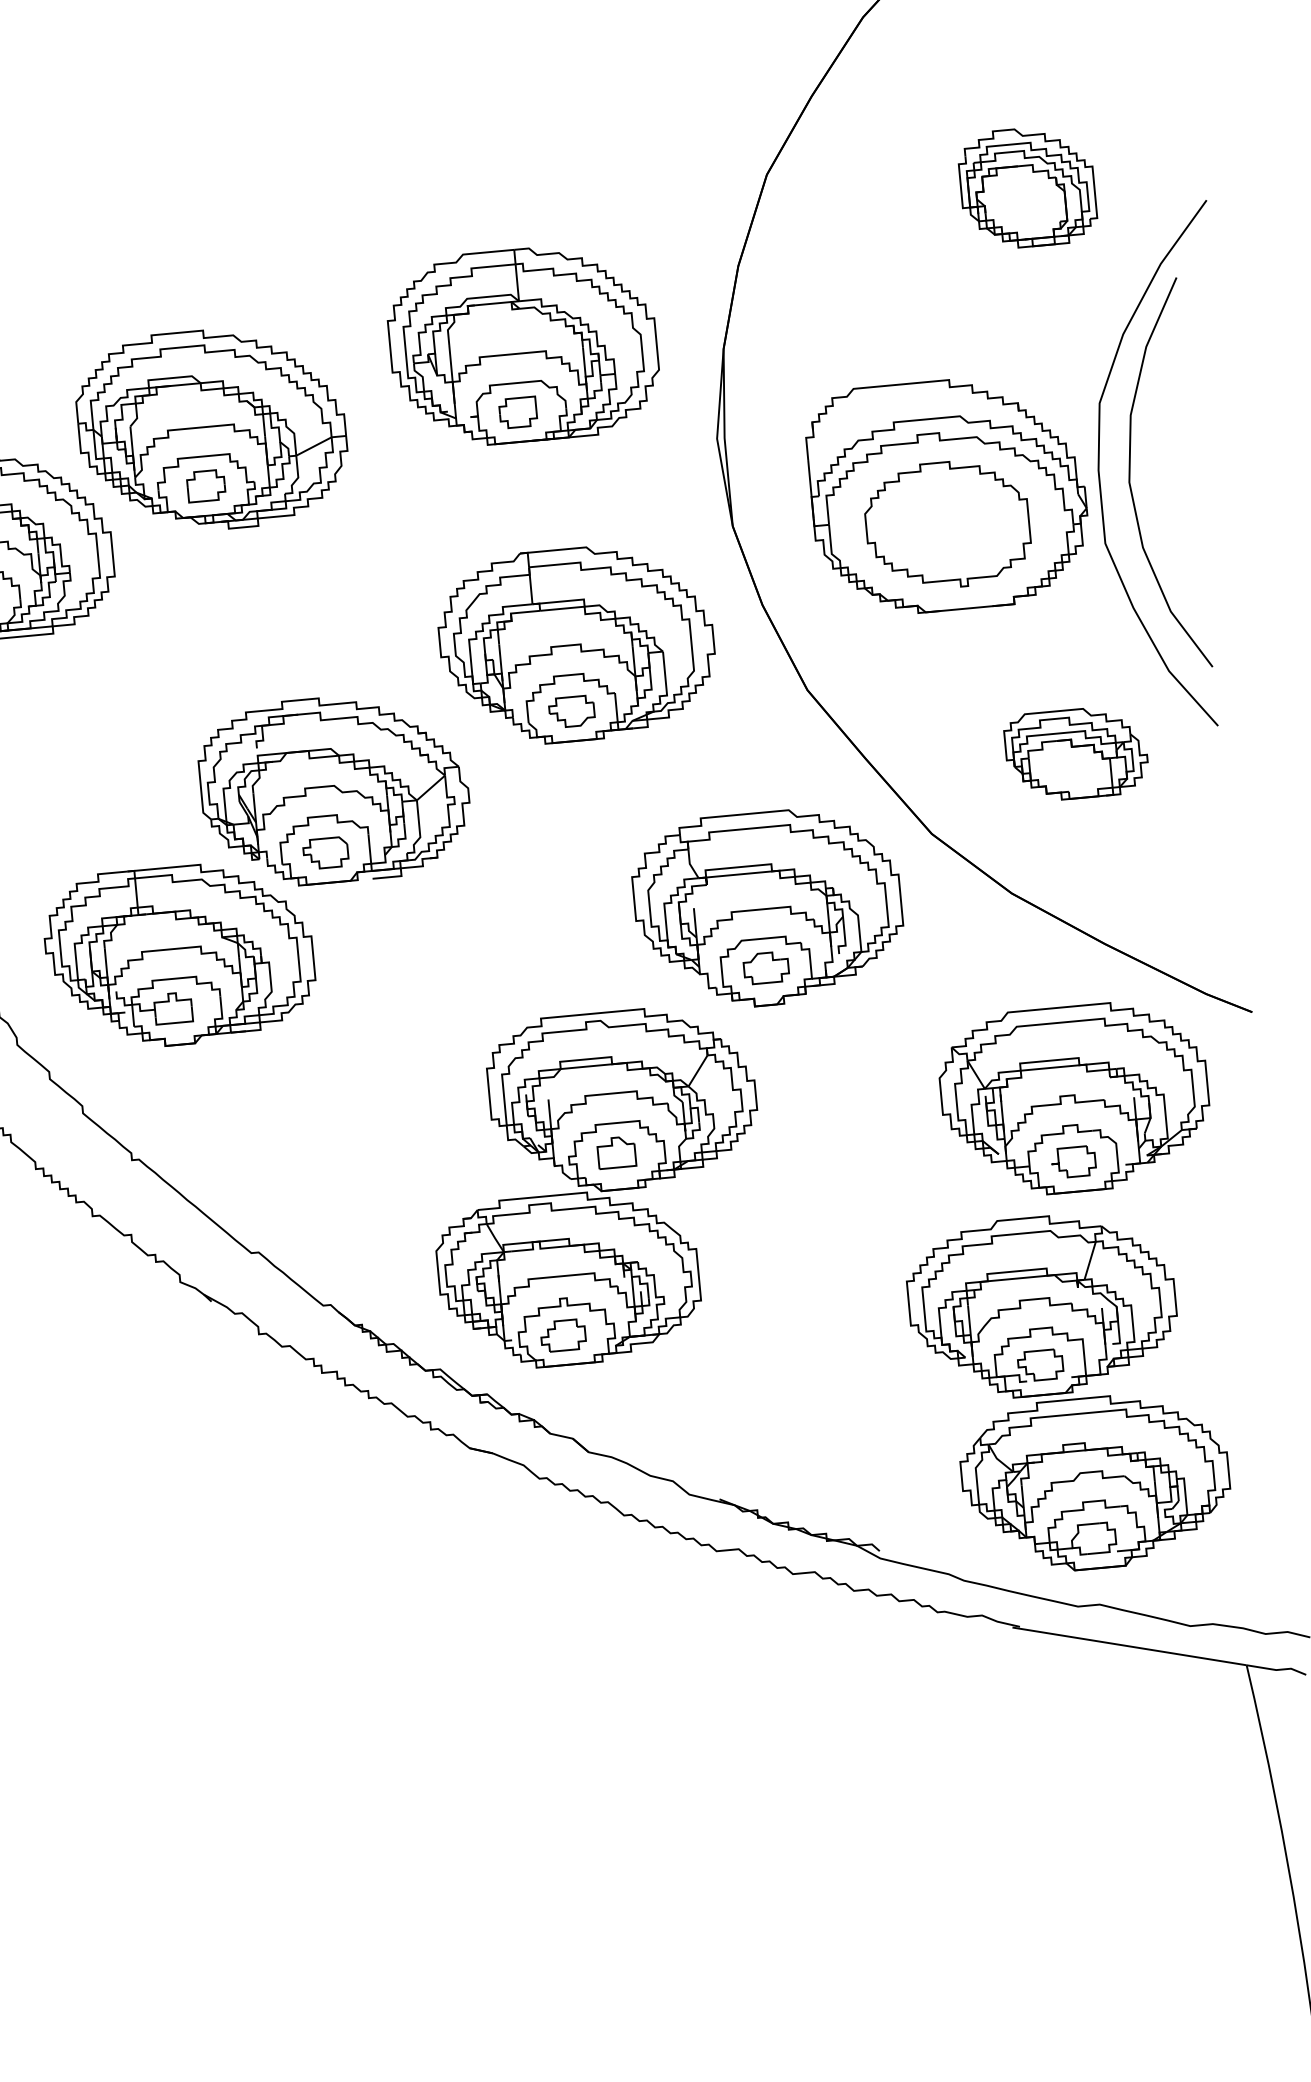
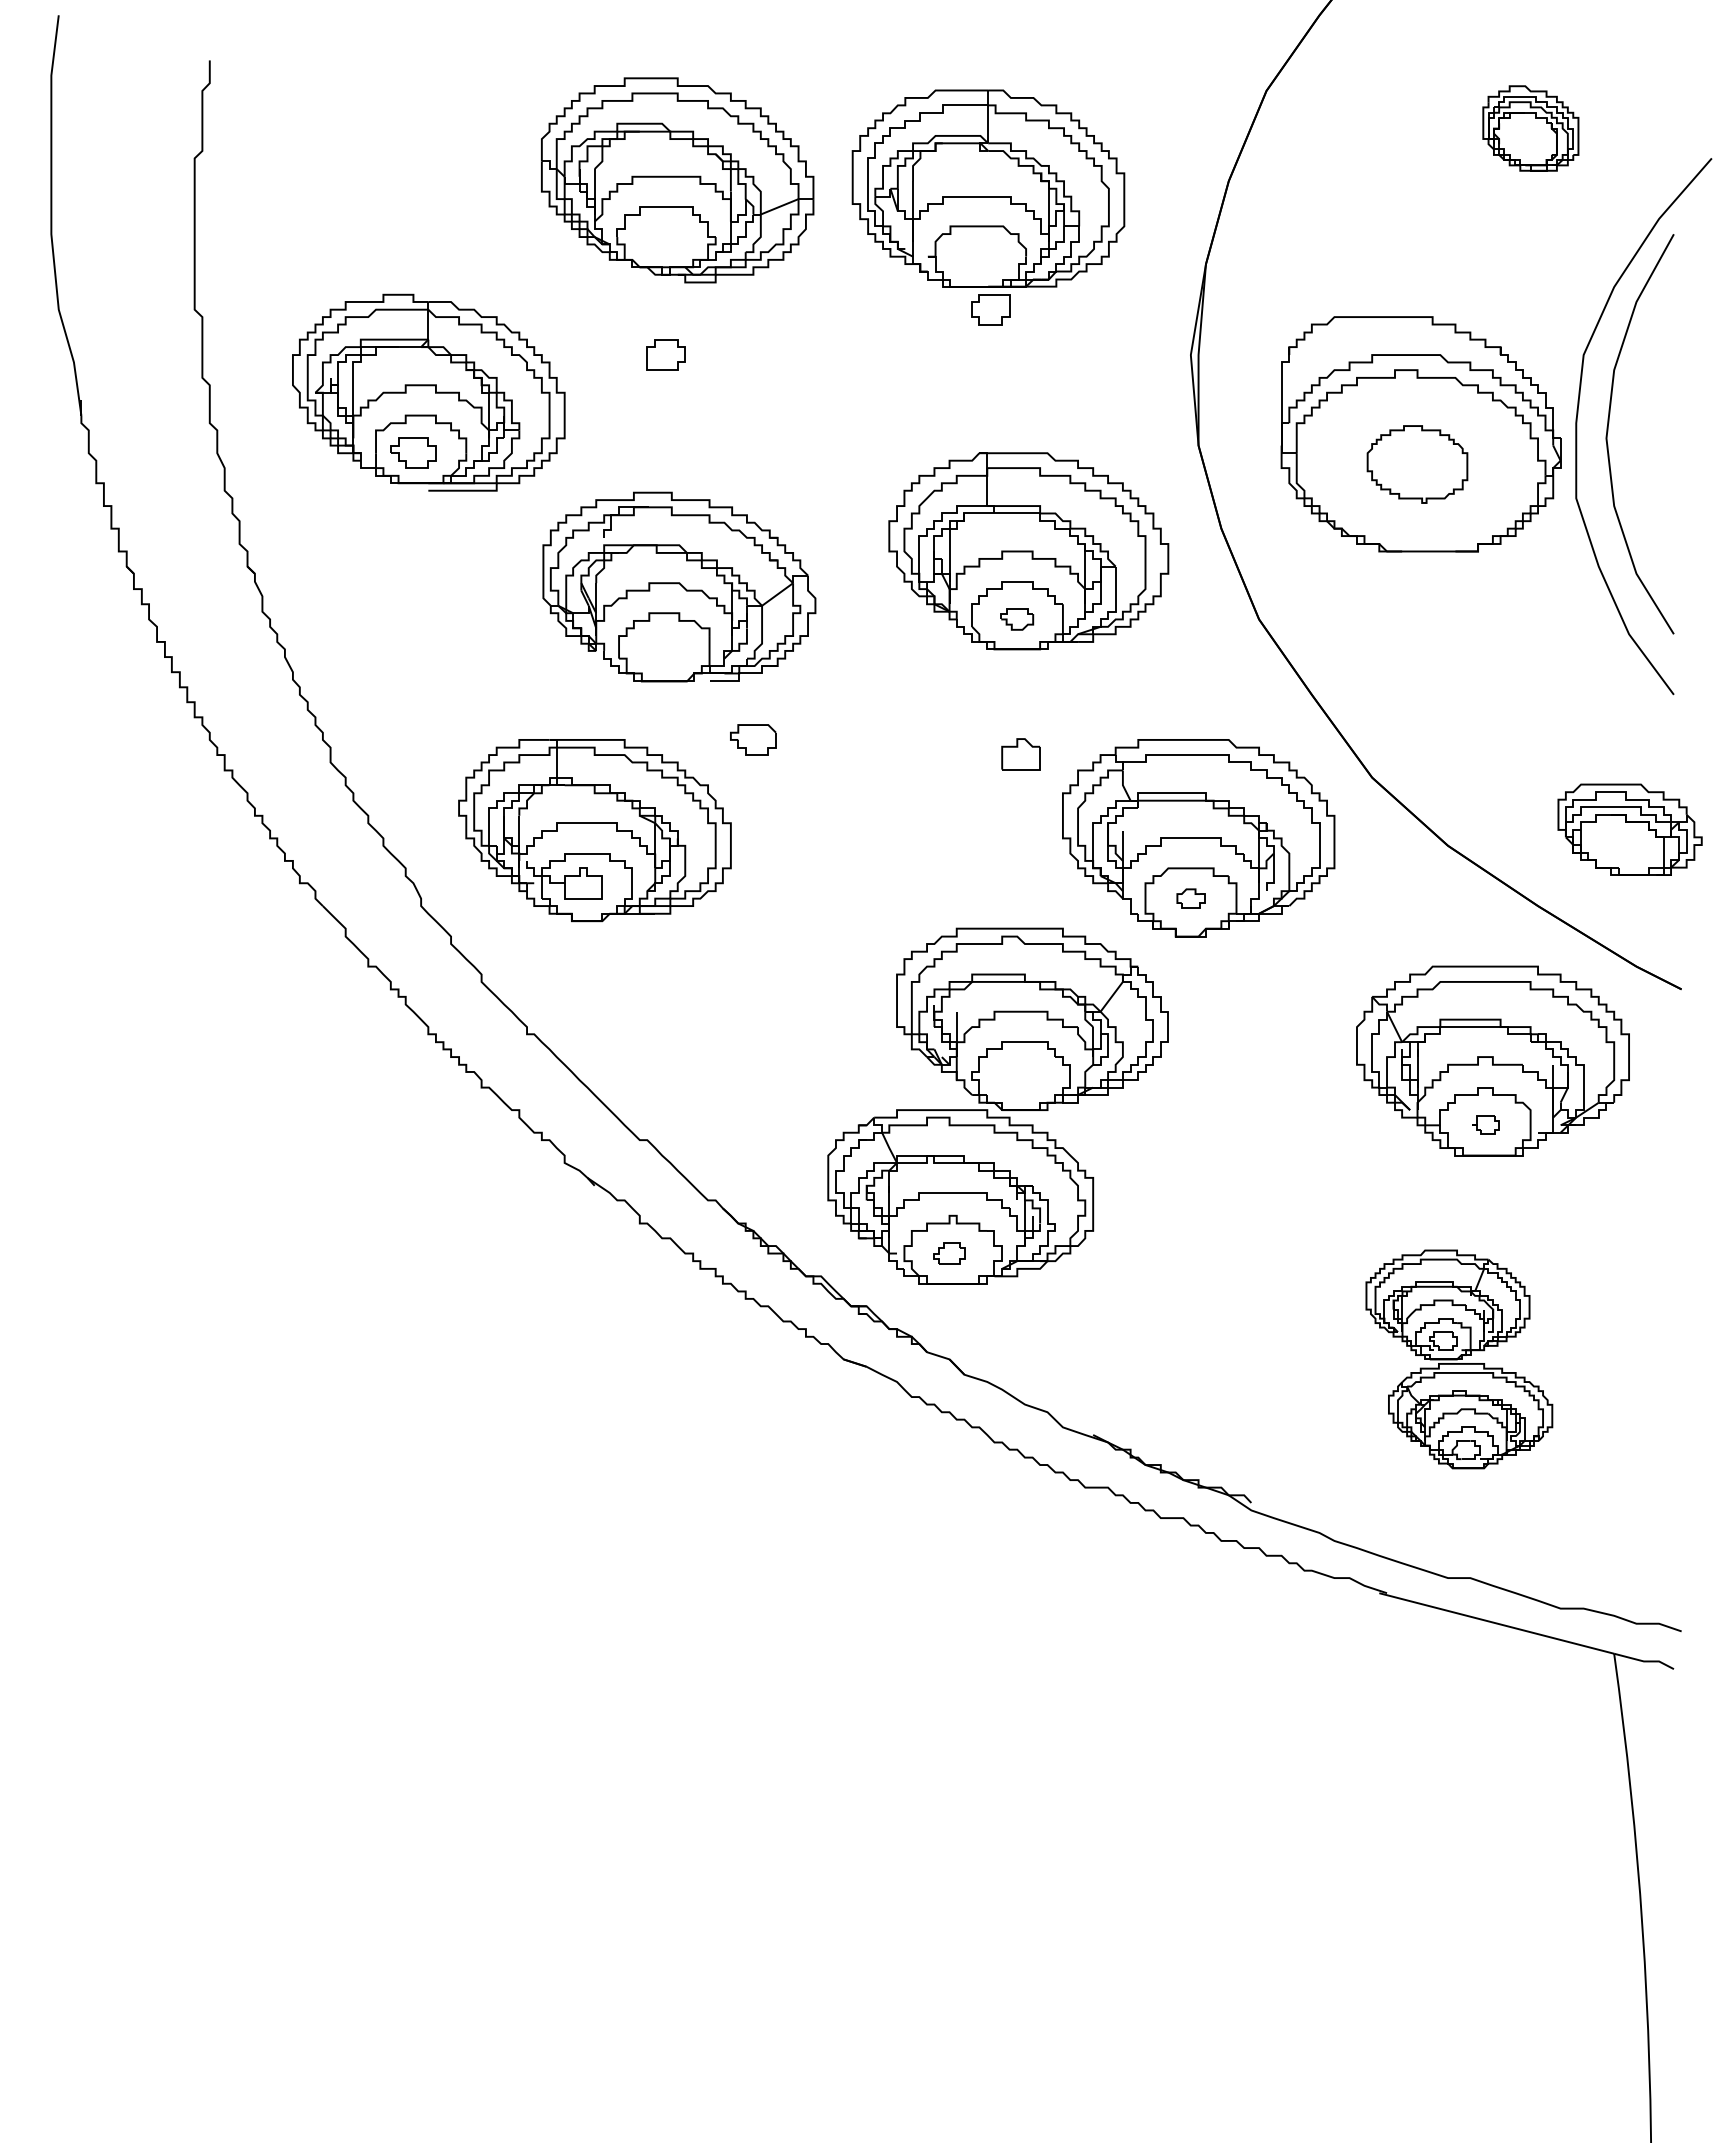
part: (1027, 187) -> (1530, 128), size x0.7
part: (523, 345) -> (988, 188), moved
part: (212, 430) -> (677, 180), moved
part: (947, 524) -> (1417, 464), size x0.6
part: (571, 712) -> (1016, 619), size x0.7
part: (1075, 753) -> (1629, 829), moved
part: (334, 789) -> (679, 586), moved
part: (765, 968) -> (1190, 898), size x0.6
part: (616, 1152) -> (1020, 754), moved
part: (1073, 1161) -> (1485, 1124), size x0.6
part: (563, 1335) -> (949, 1253), size x0.7
part: (1069, 1392) -> (1459, 1359), size x0.6

